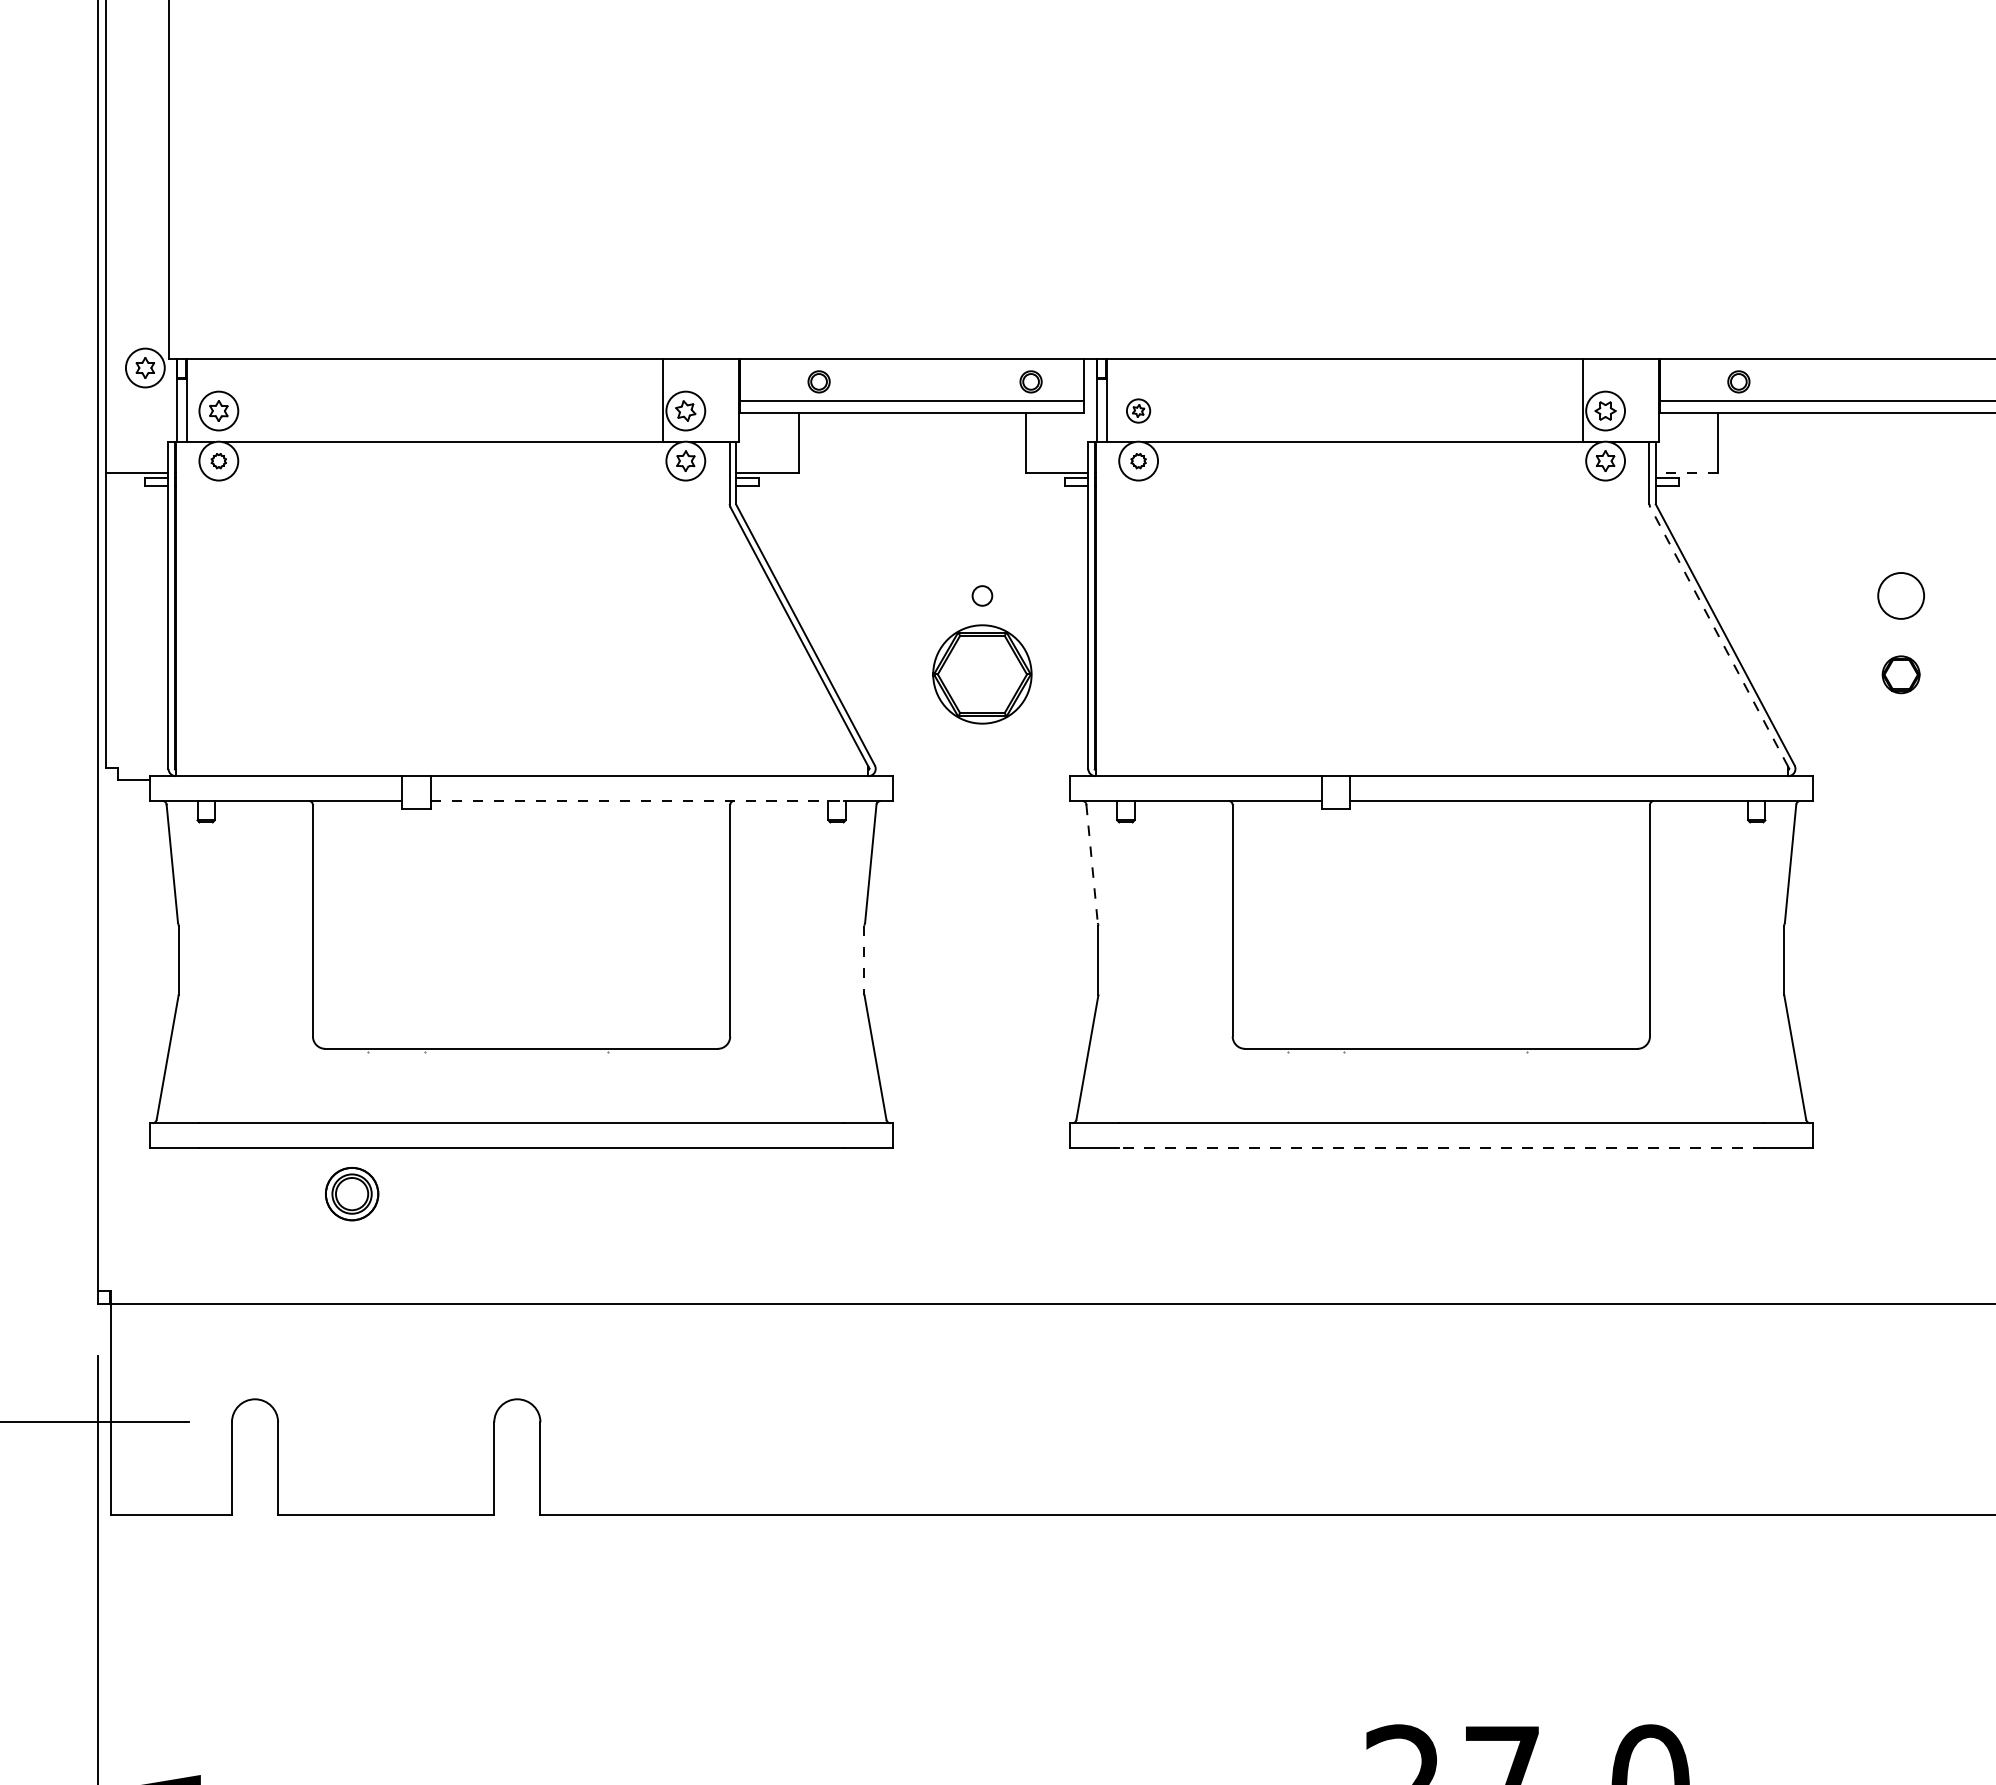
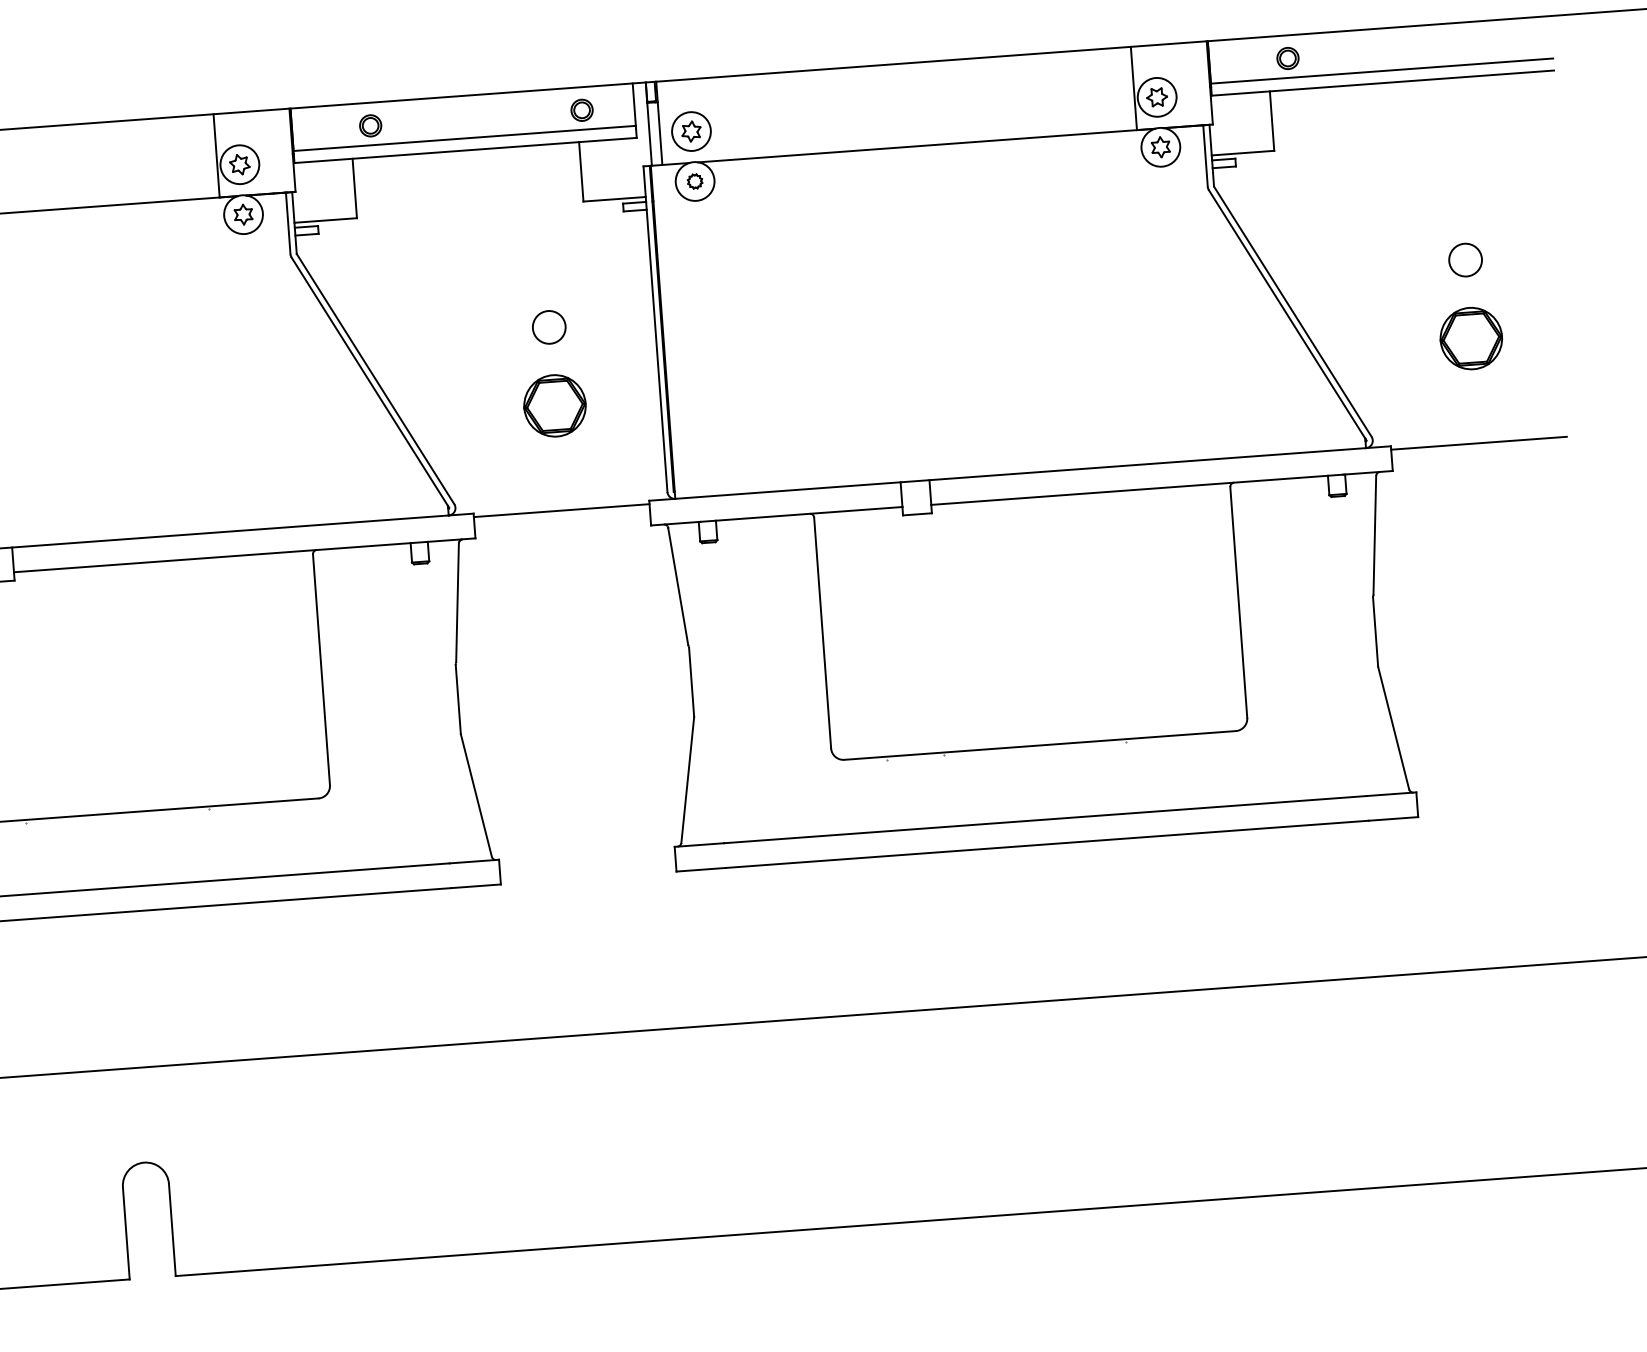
part: (1138, 410) -> (691, 131), size x1.67
line: (1686, 472) -> (1242, 152), dashed -> solid
circle: (982, 595) -> (549, 326), size x1.67
circle: (1901, 595) -> (1465, 259), size x0.71
line: (1719, 637) -> (1287, 314), dashed -> solid
part: (982, 674) -> (555, 405), size x0.62
part: (1900, 674) -> (1470, 338), size x1.67
line: (981, 779) -> (561, 510), added
line: (1901, 779) -> (1479, 443), added
line: (637, 800) -> (220, 556), dashed -> solid
line: (1092, 864) -> (678, 587), dashed -> solid
line: (864, 960) -> (458, 699), dashed -> solid
line: (1440, 1148) -> (1046, 844), dashed -> solid

